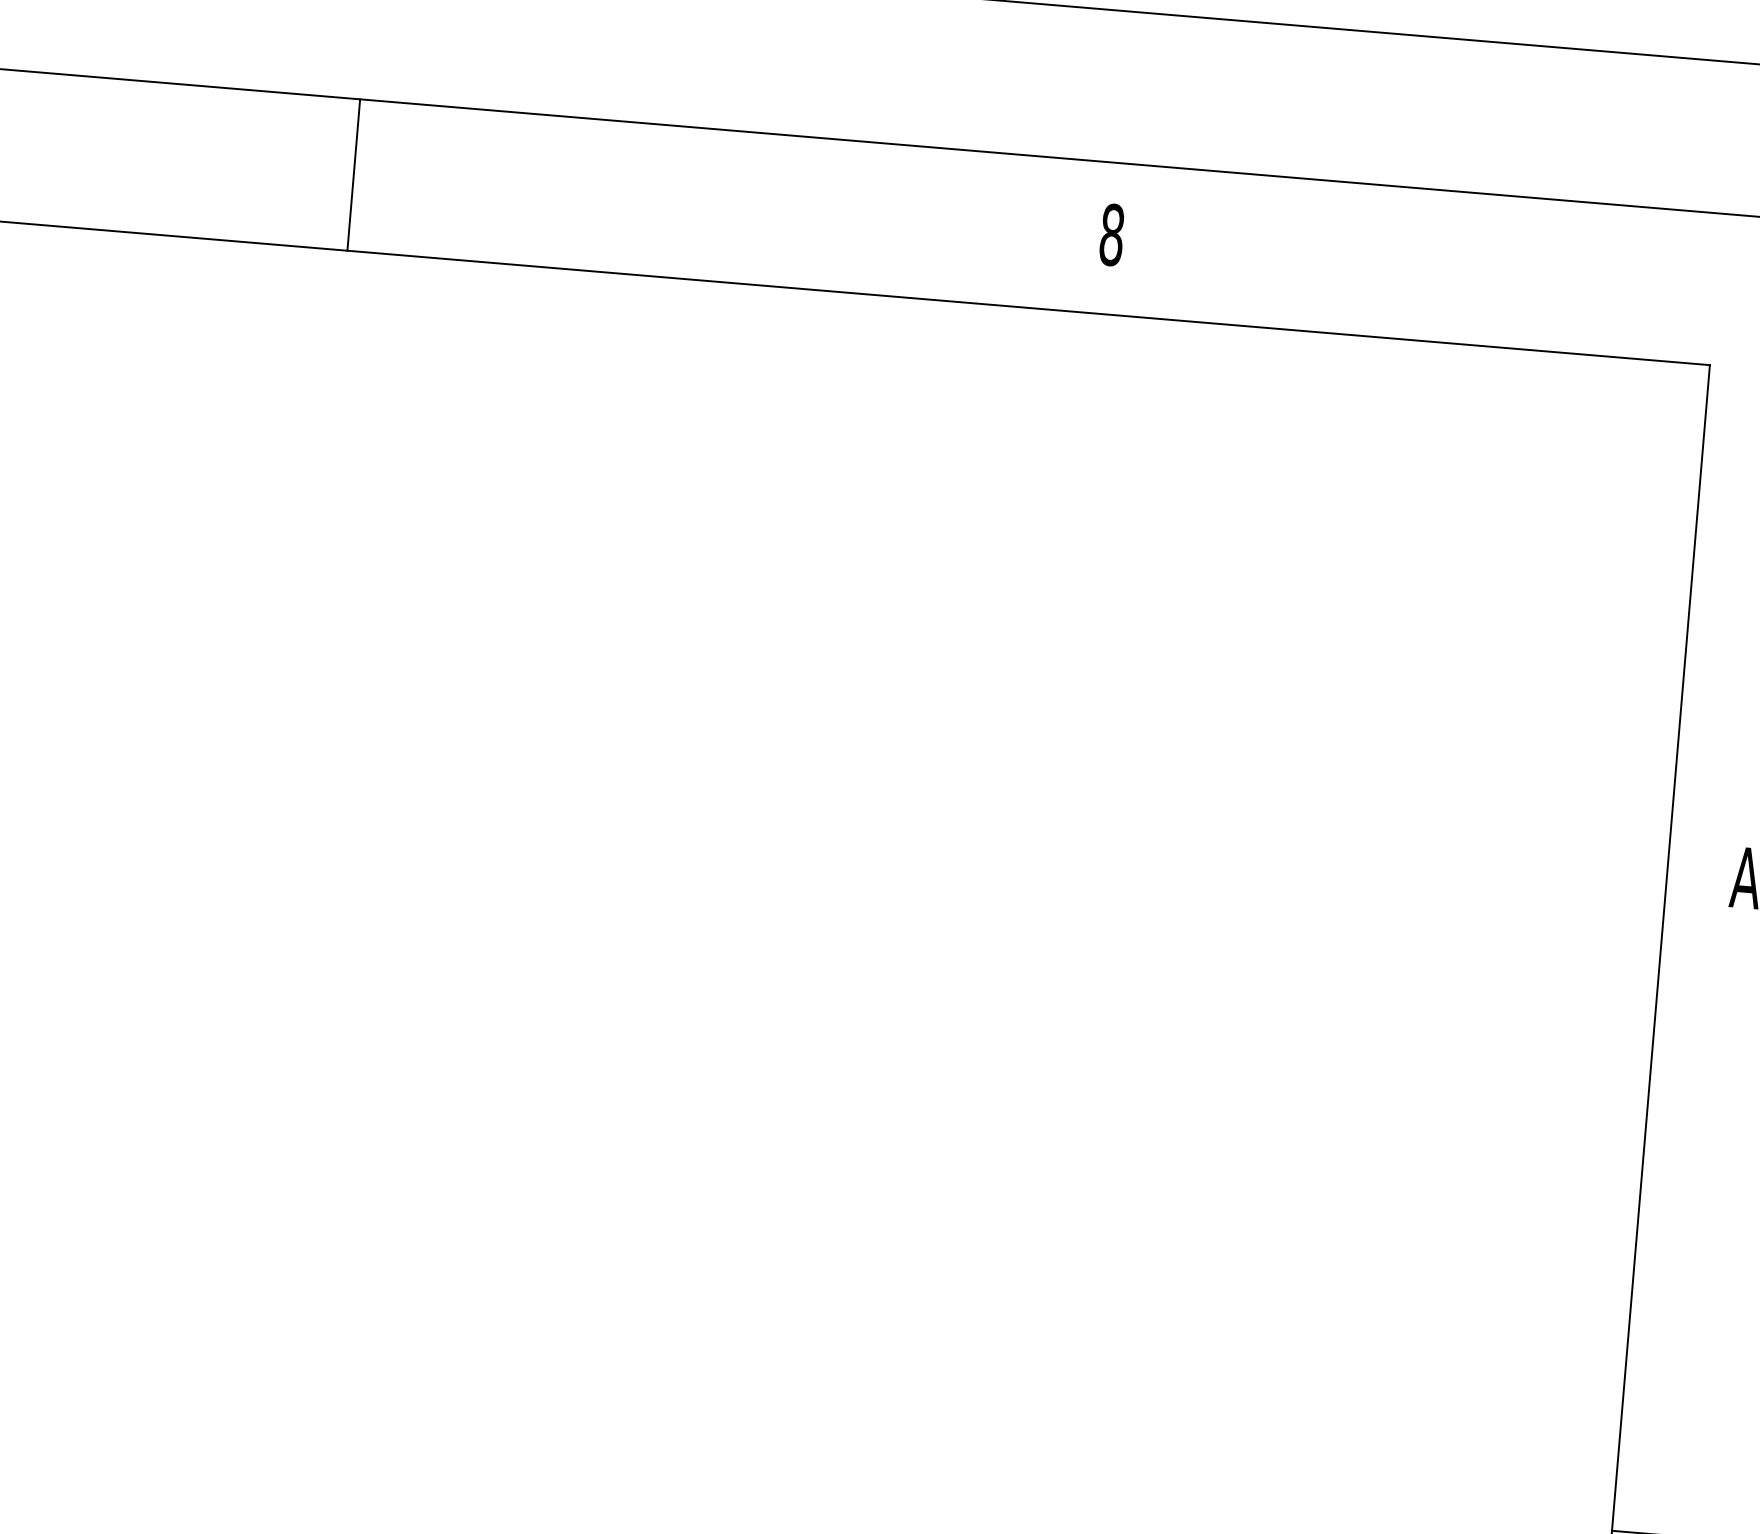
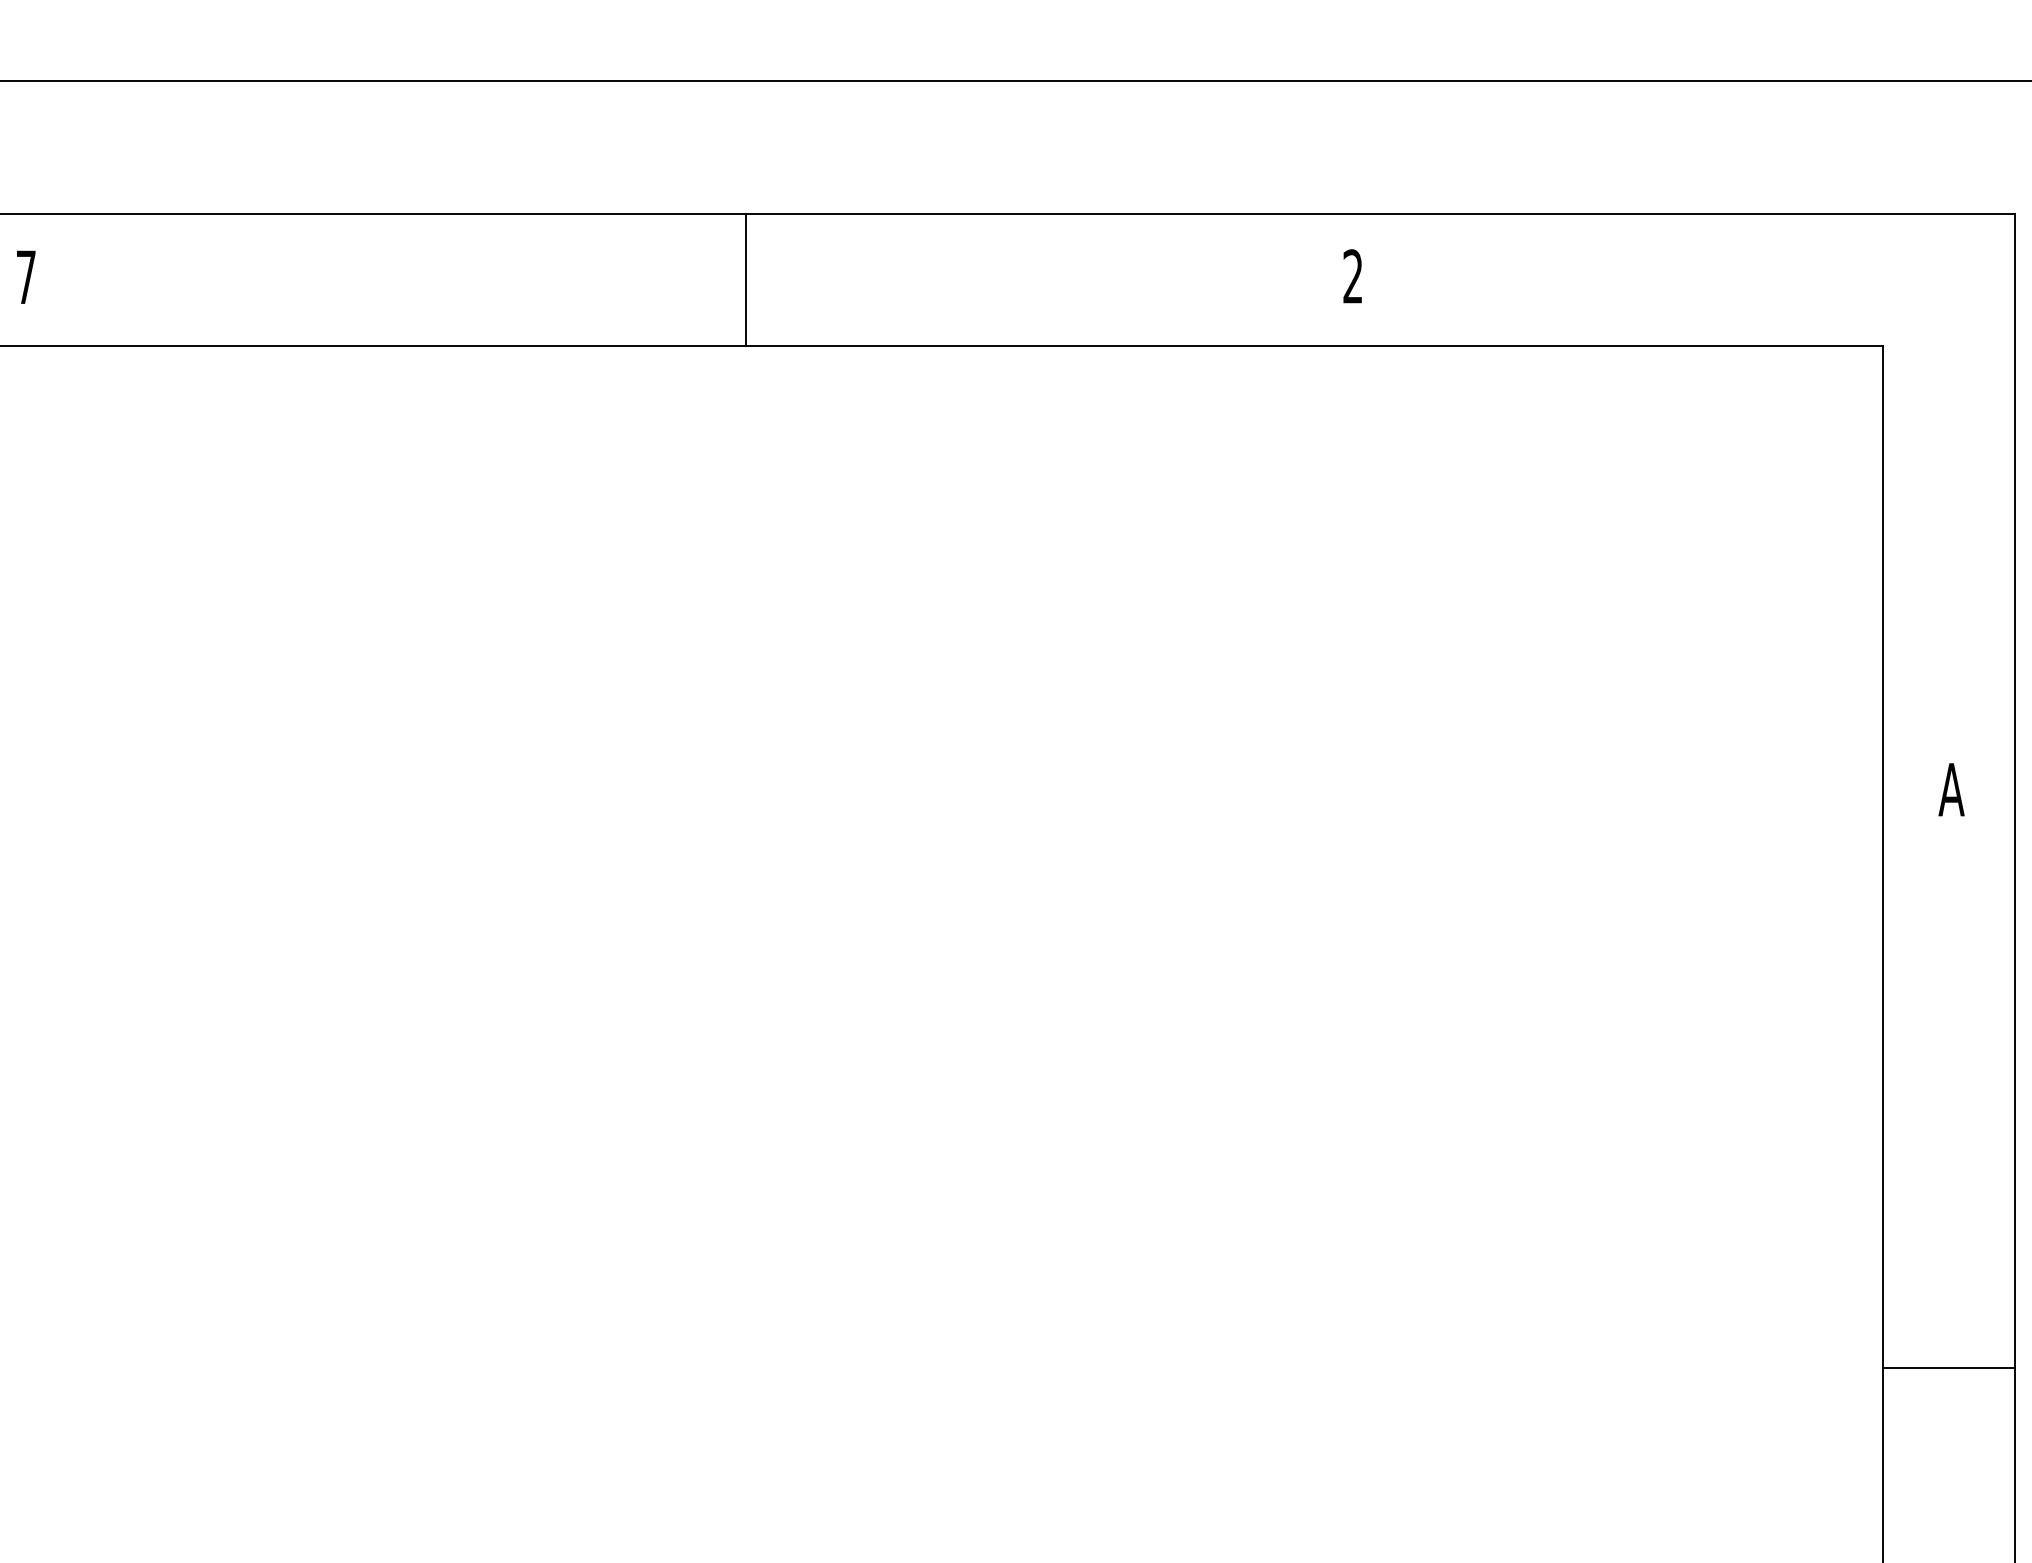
line: (353, 174) -> (745, 279), moved
text: (1111, 234) -> (1352, 276), 8 -> 2

